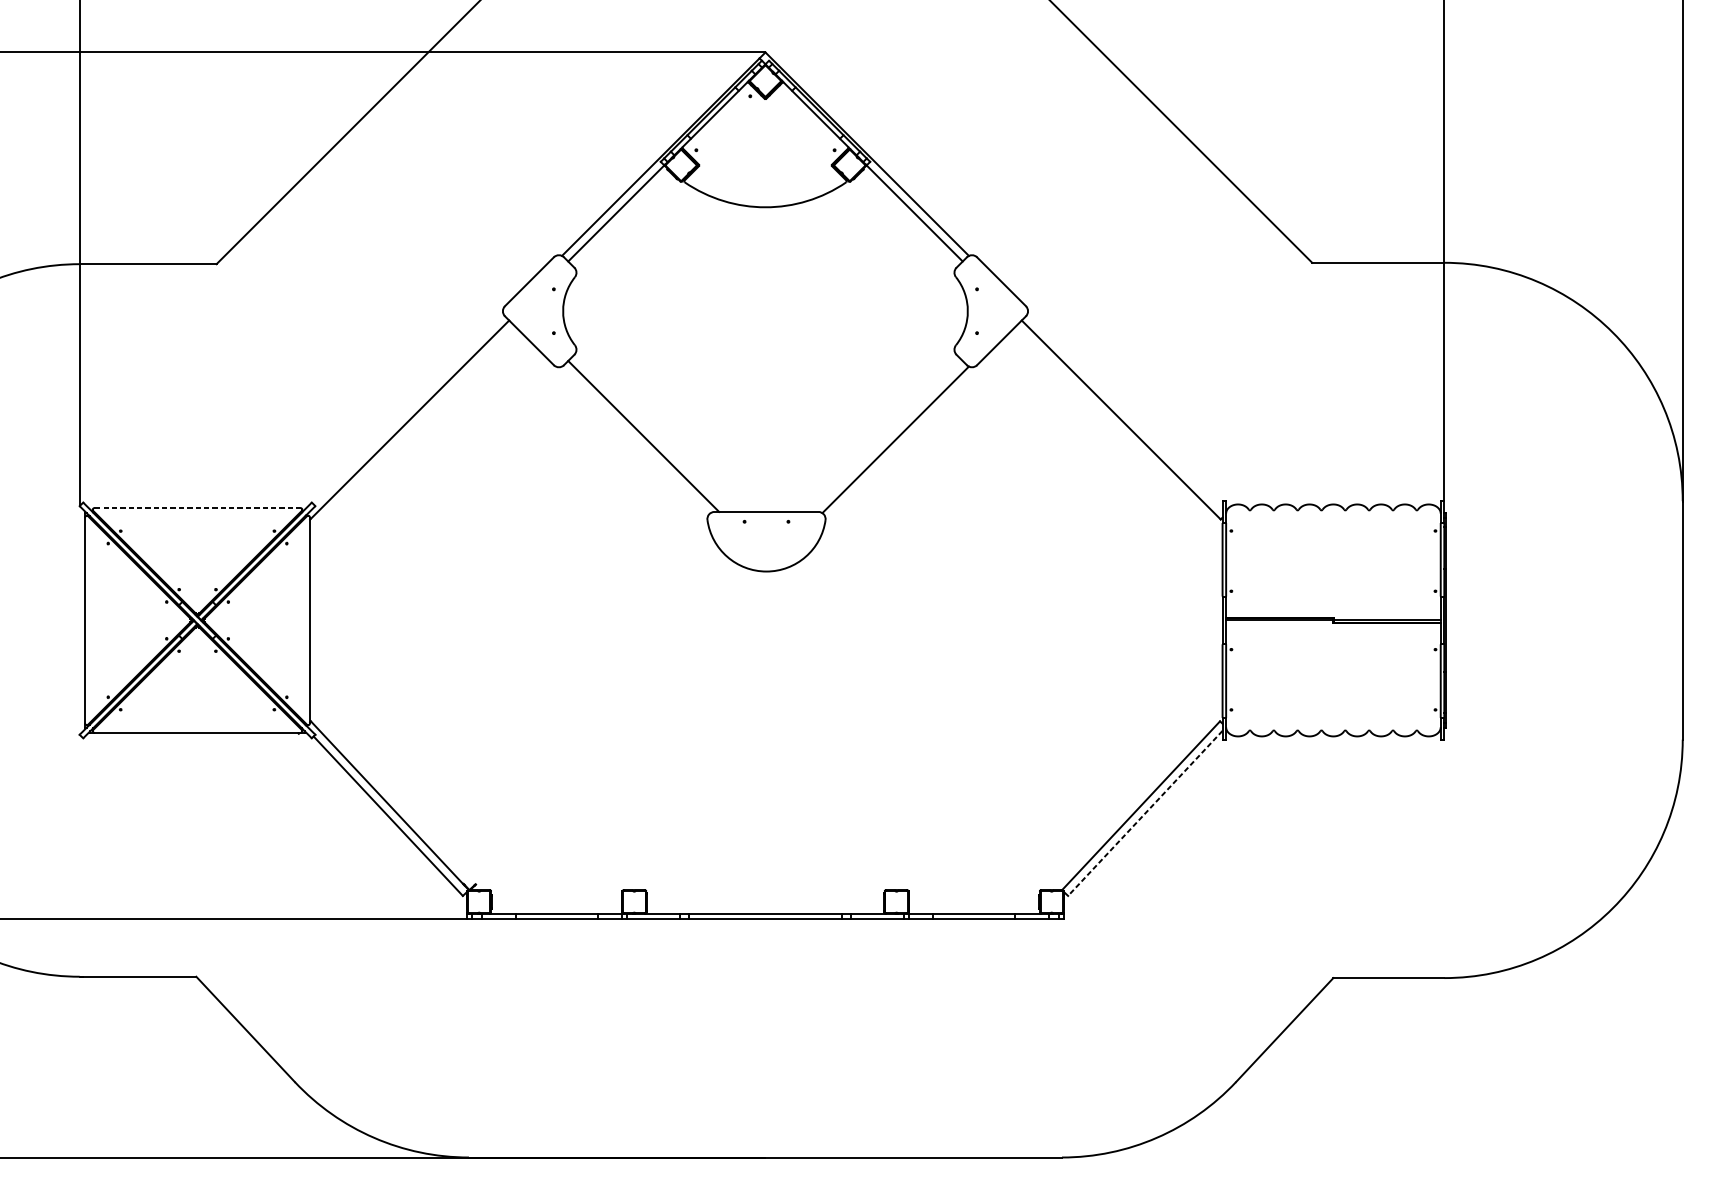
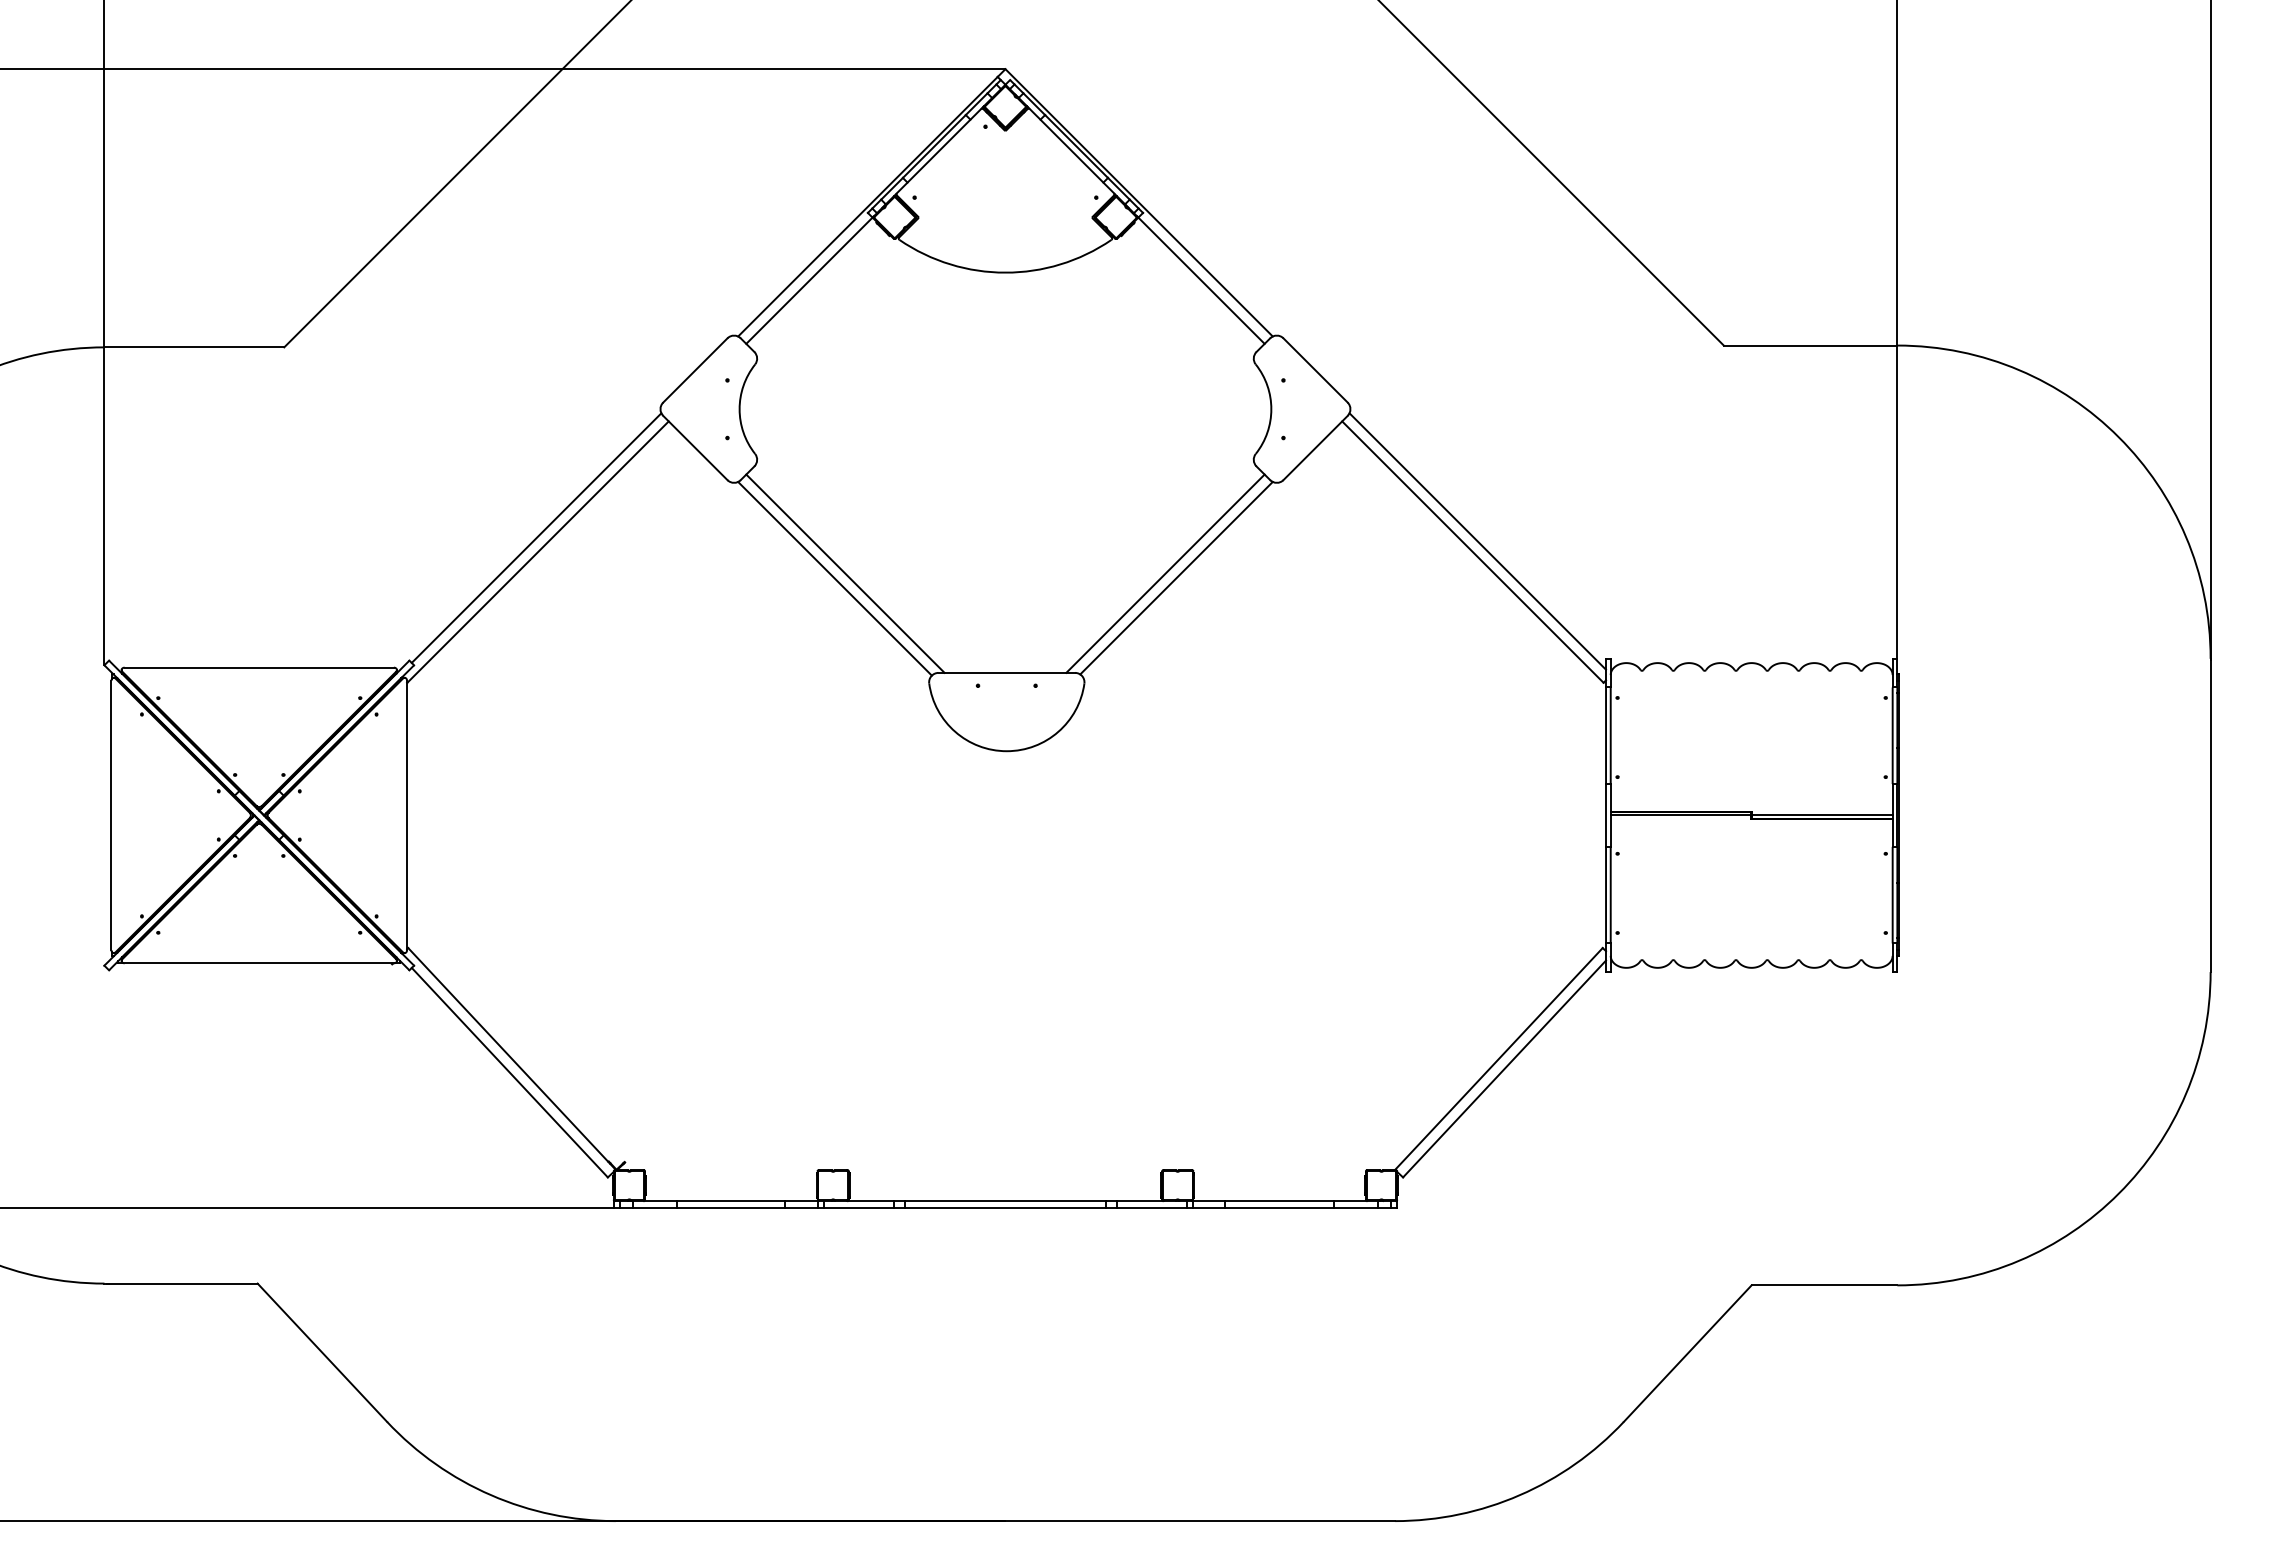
line: (408, 408) -> (536, 537), added
line: (1124, 411) -> (1477, 541), added
line: (887, 436) -> (1165, 573), added
line: (635, 440) -> (834, 578), added
line: (197, 507) -> (259, 667), dashed -> solid
line: (1145, 813) -> (1504, 1069), dashed -> solid

